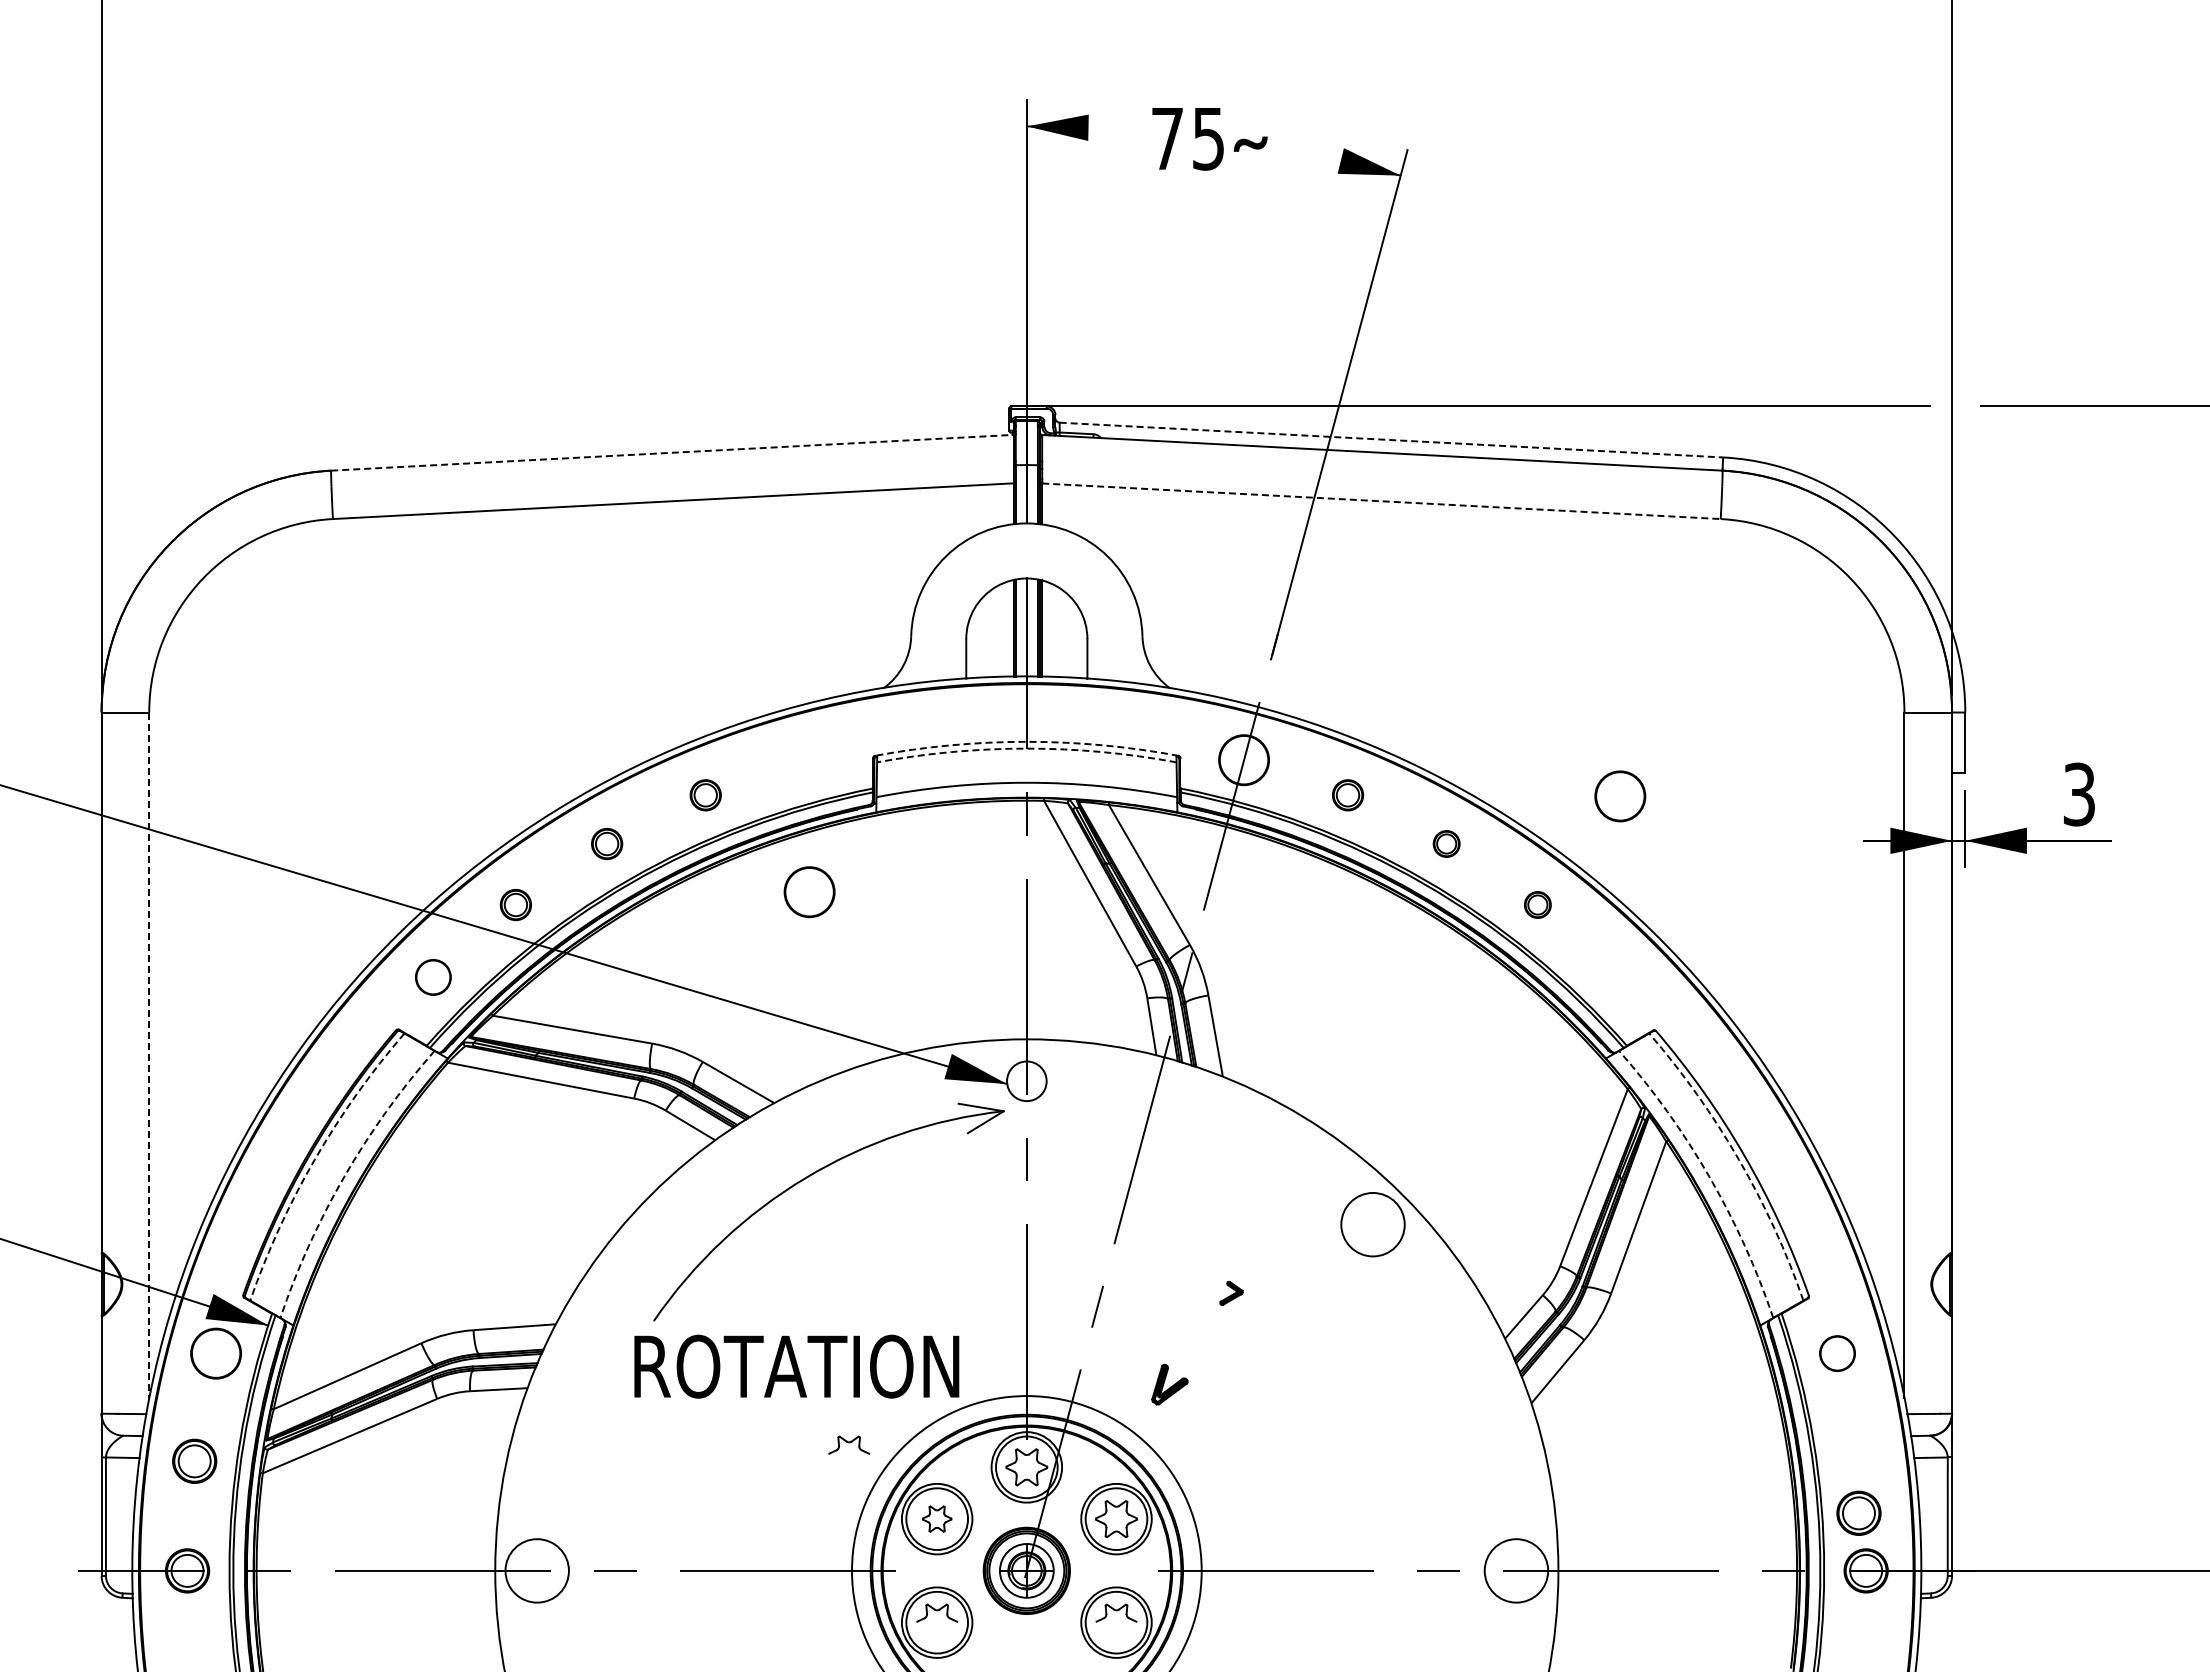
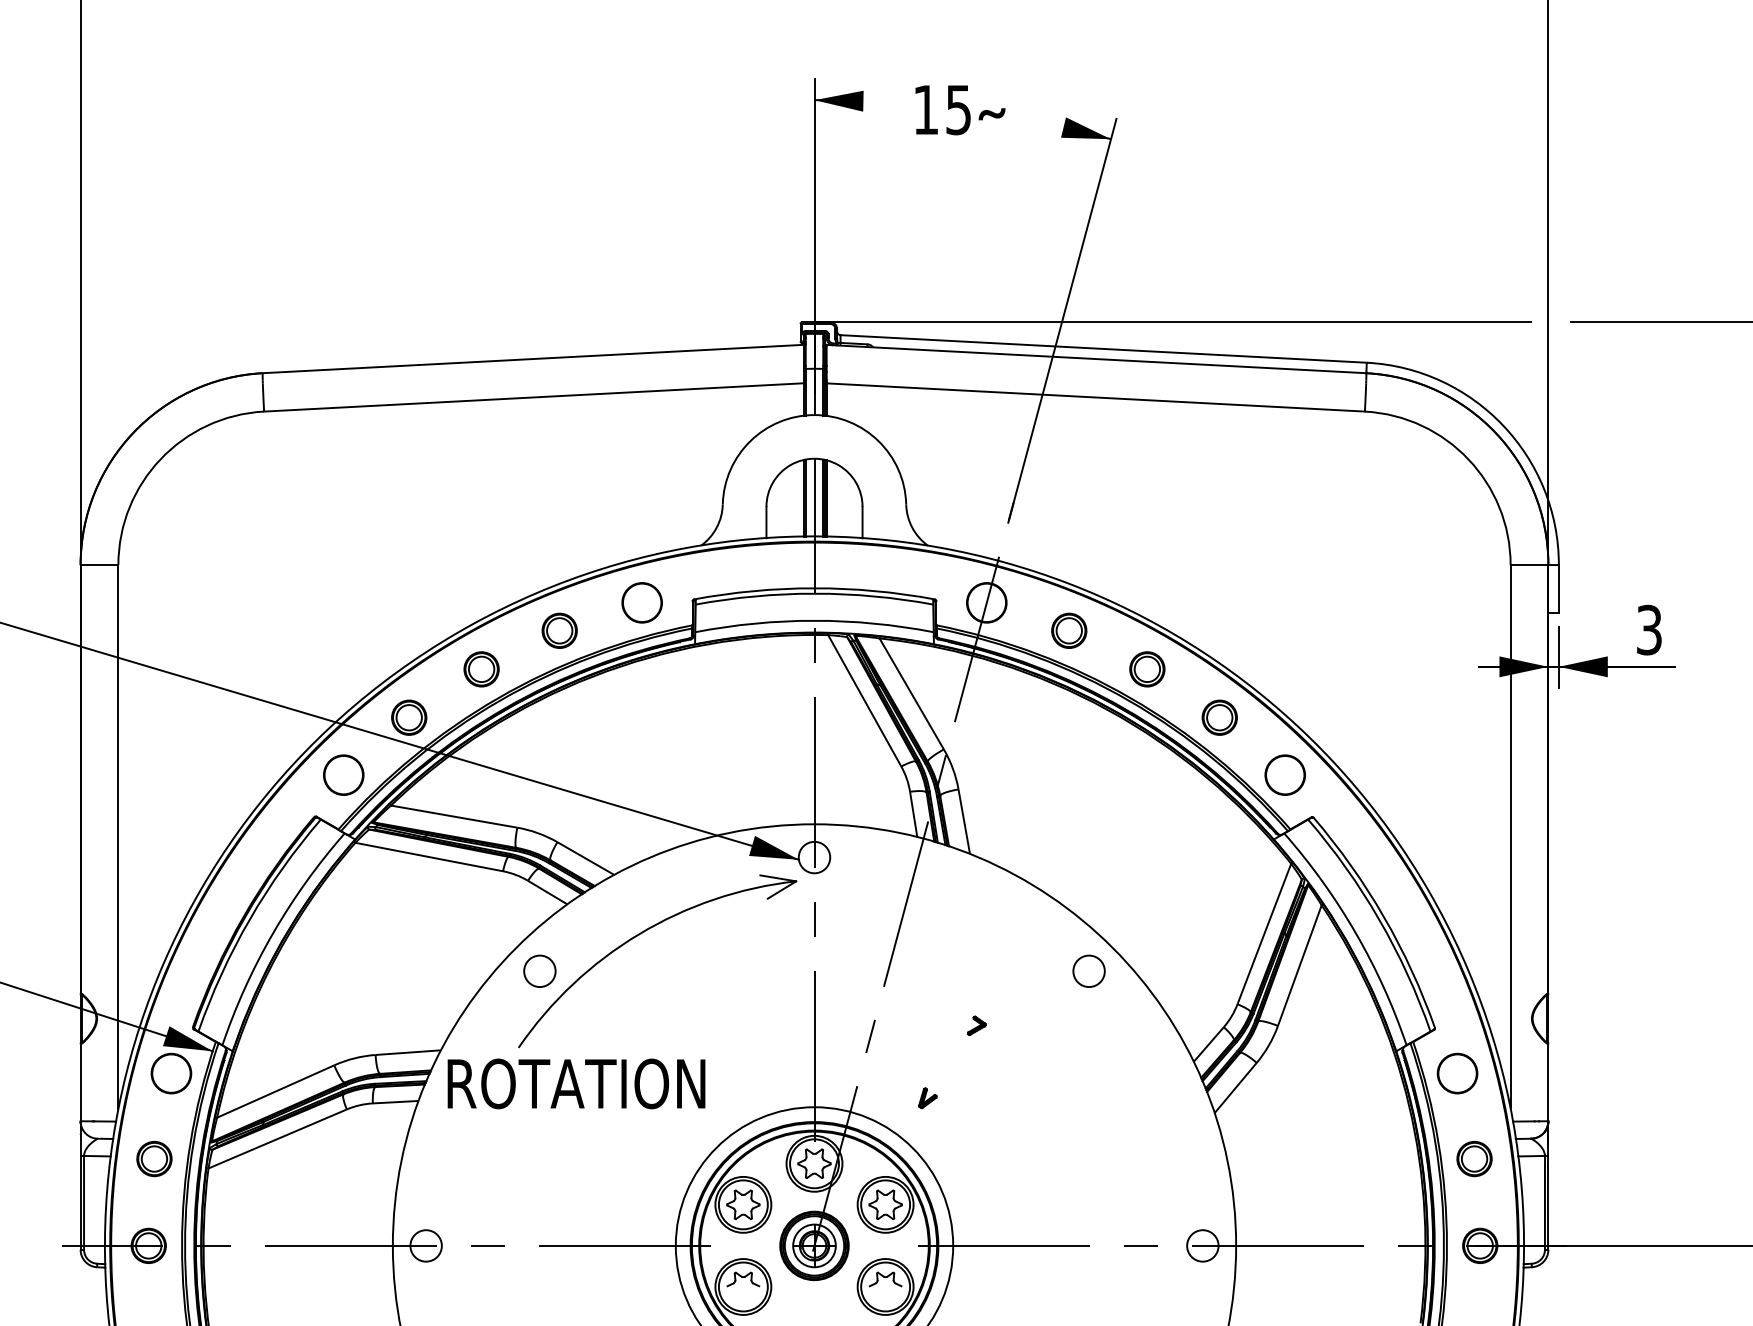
text: (1167, 138) -> (926, 109), 75 -> 15
line: (1391, 440) -> (1103, 349), dashed -> solid
line: (672, 452) -> (533, 358), dashed -> solid
line: (1381, 501) -> (1095, 397), dashed -> solid
arc: (1026, 741) -> (814, 588), dashed -> solid
arc: (1026, 748) -> (814, 593), dashed -> solid
part: (705, 794) -> (559, 630), size x1.43
part: (1347, 794) -> (1068, 630), size x1.43
circle: (1620, 796) -> (1285, 775), moved
part: (606, 843) -> (481, 668), size x1.43
part: (1446, 843) -> (1147, 668), size x1.67
circle: (809, 892) -> (642, 603), moved
part: (515, 904) -> (408, 717), size x1.43
part: (1537, 904) -> (1219, 717), size x1.67
circle: (433, 977) -> (343, 775), size x1.43
line: (149, 1056) -> (118, 837), dashed -> solid
arc: (314, 1159) -> (249, 919), dashed -> solid
arc: (1738, 1159) -> (1378, 919), dashed -> solid
arc: (344, 1176) -> (273, 933), dashed -> solid
arc: (1709, 1176) -> (1355, 933), dashed -> solid
circle: (680, 1224) -> (539, 971), added
circle: (1372, 1224) -> (1088, 971), size x0.62
circle: (1837, 1353) -> (1457, 1073), size x1.43
text: (796, 1366) -> (576, 1083), moved
part: (1169, 1384) -> (927, 1098), size x0.62
part: (849, 1444) -> (673, 1145), removed
part: (1858, 1512) -> (1474, 1158), moved
part: (936, 1518) -> (742, 1204), size x1.43
circle: (537, 1570) -> (426, 1245), size x0.62
circle: (1516, 1570) -> (1202, 1245), size x0.62

